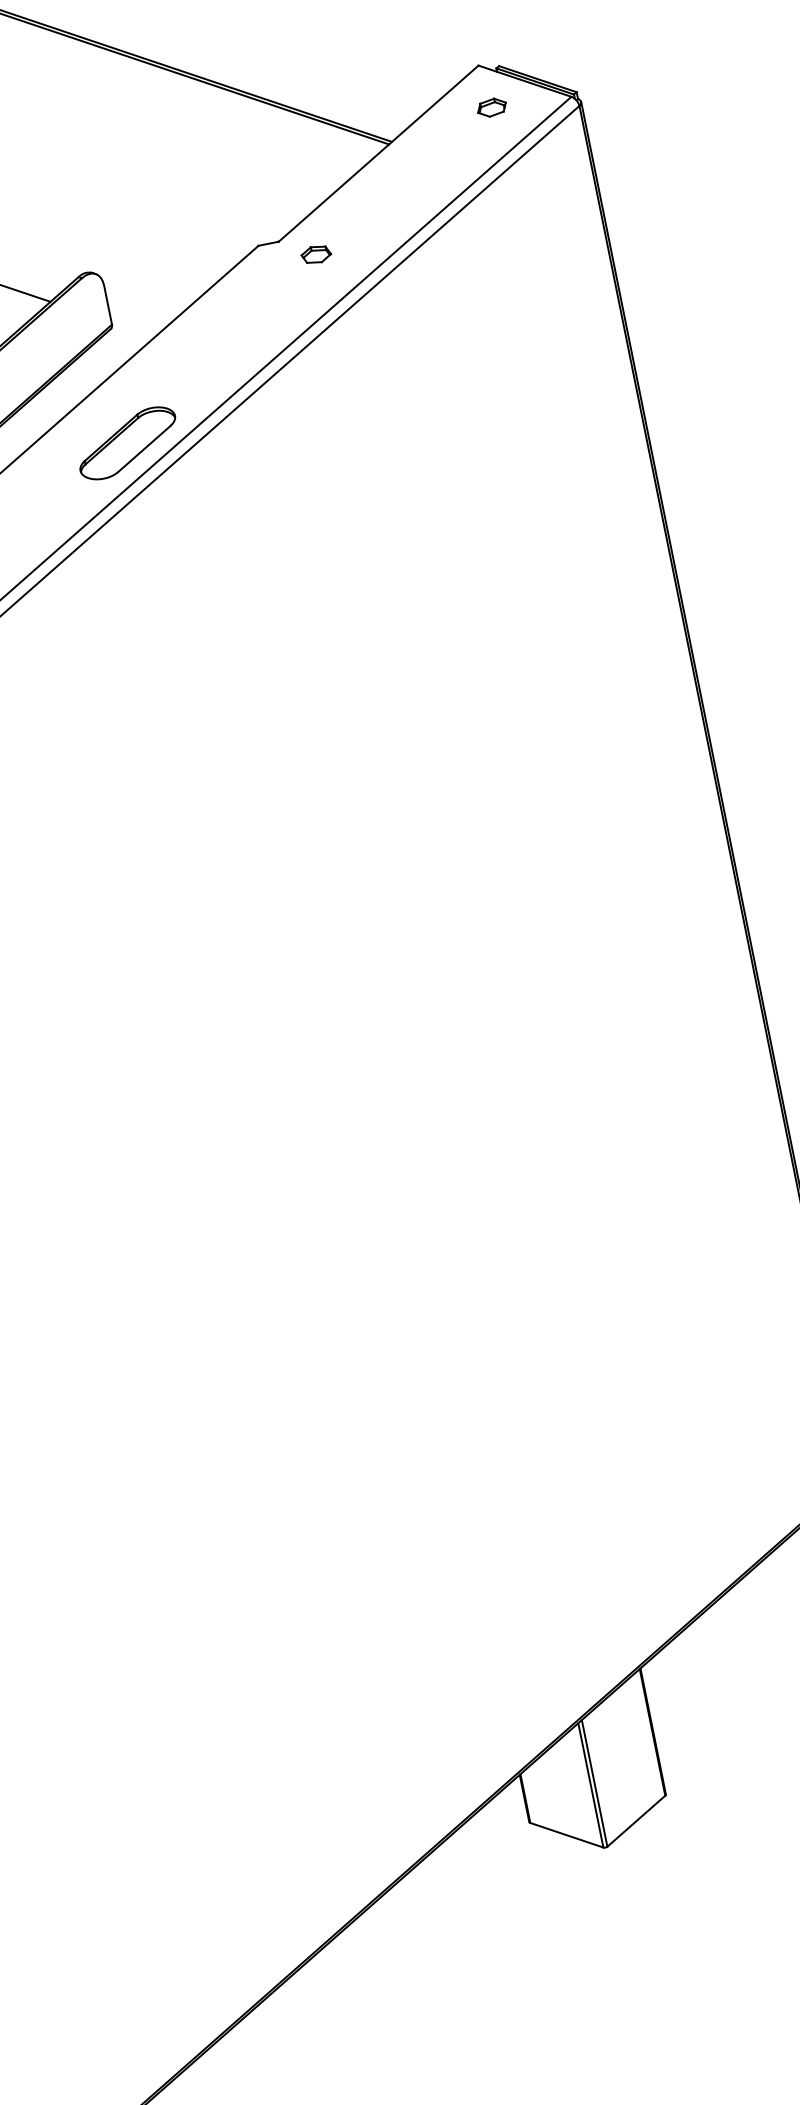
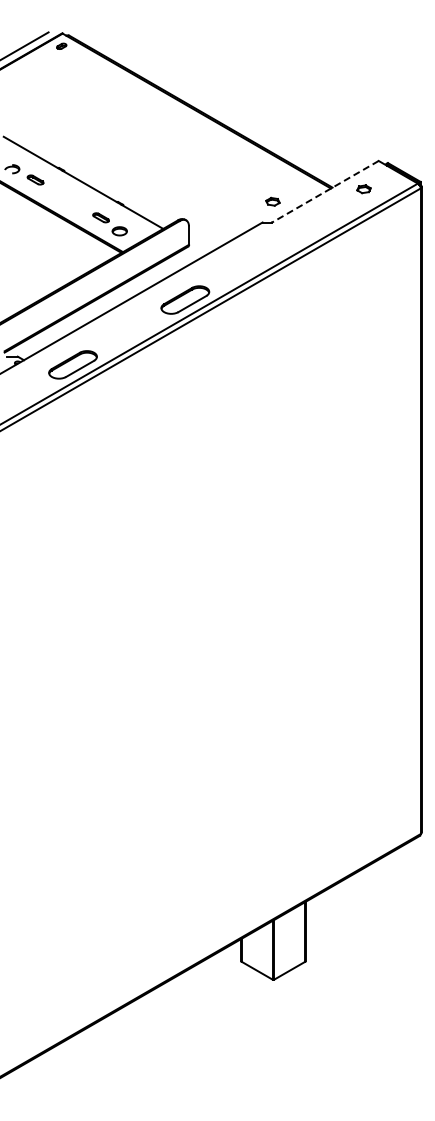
part: (491, 108) -> (363, 189), moved
line: (378, 153) -> (325, 191), solid -> dashed
part: (315, 254) -> (272, 201), moved

